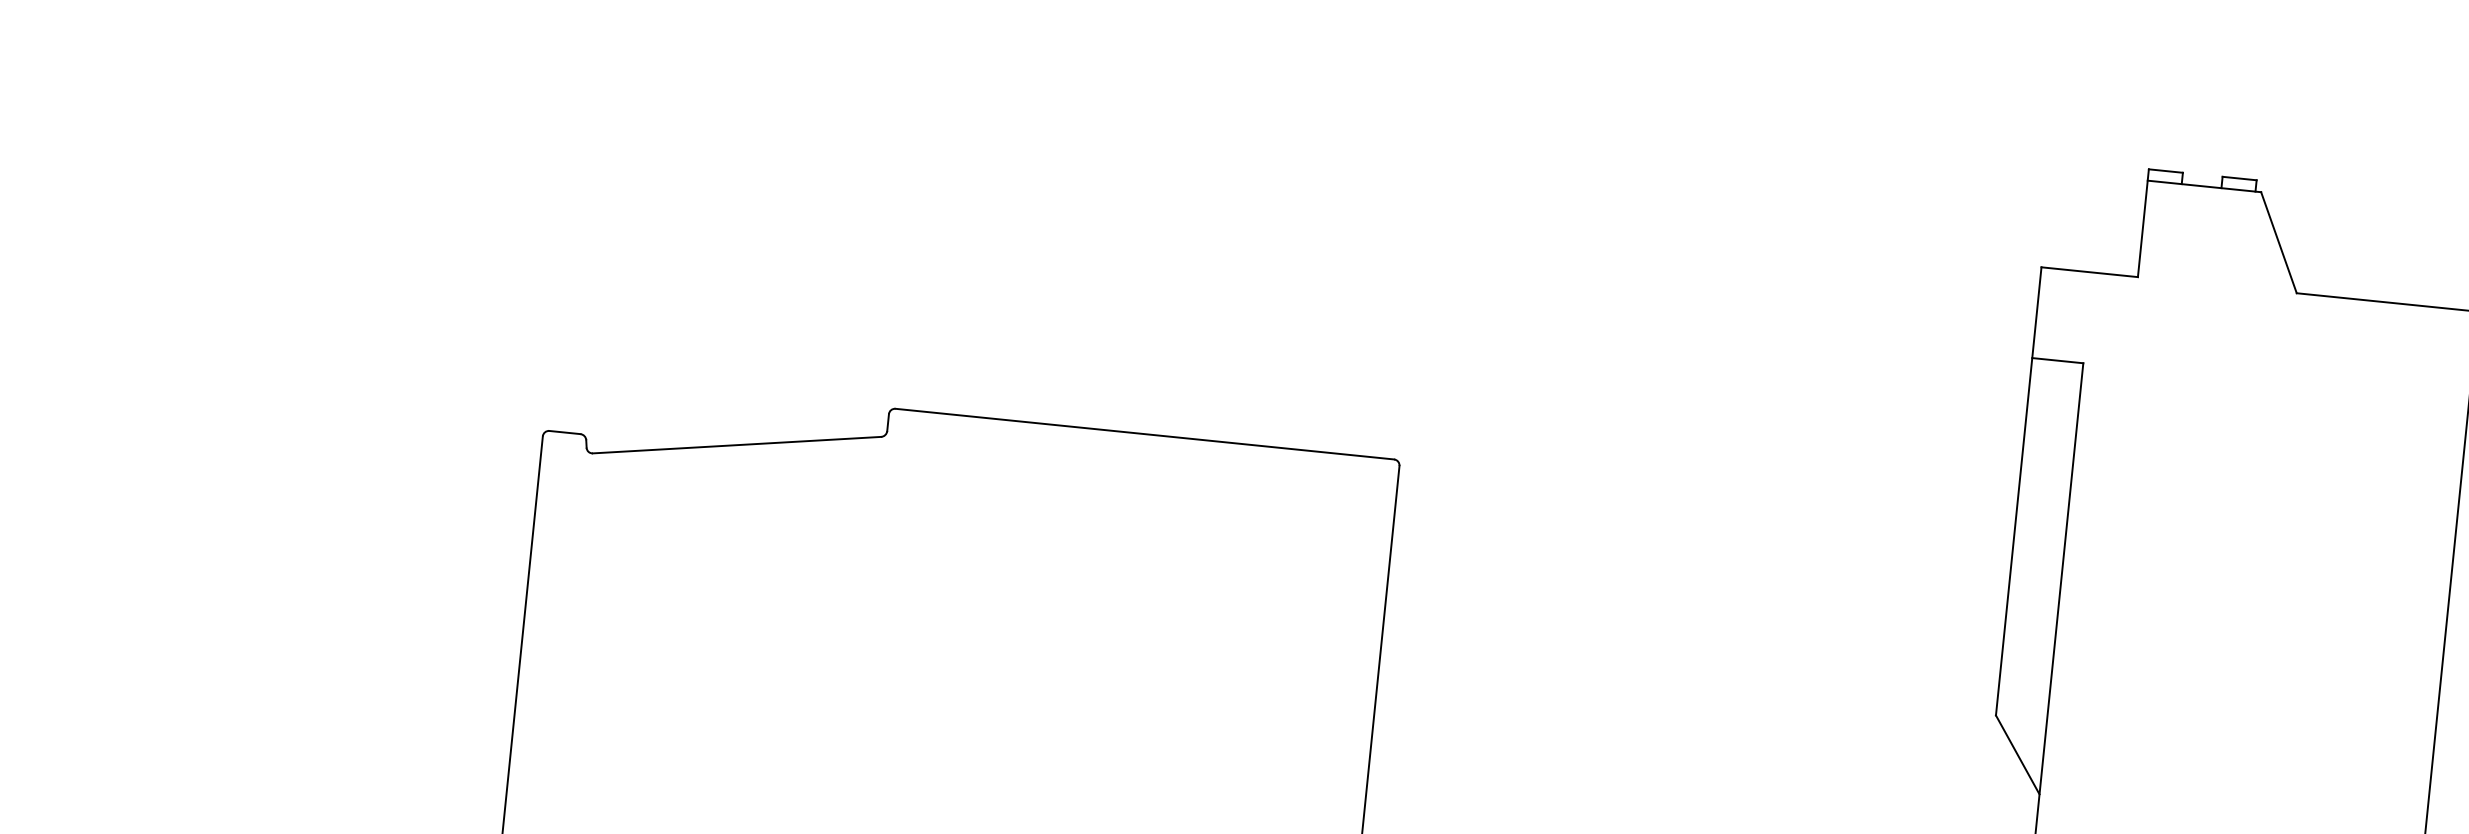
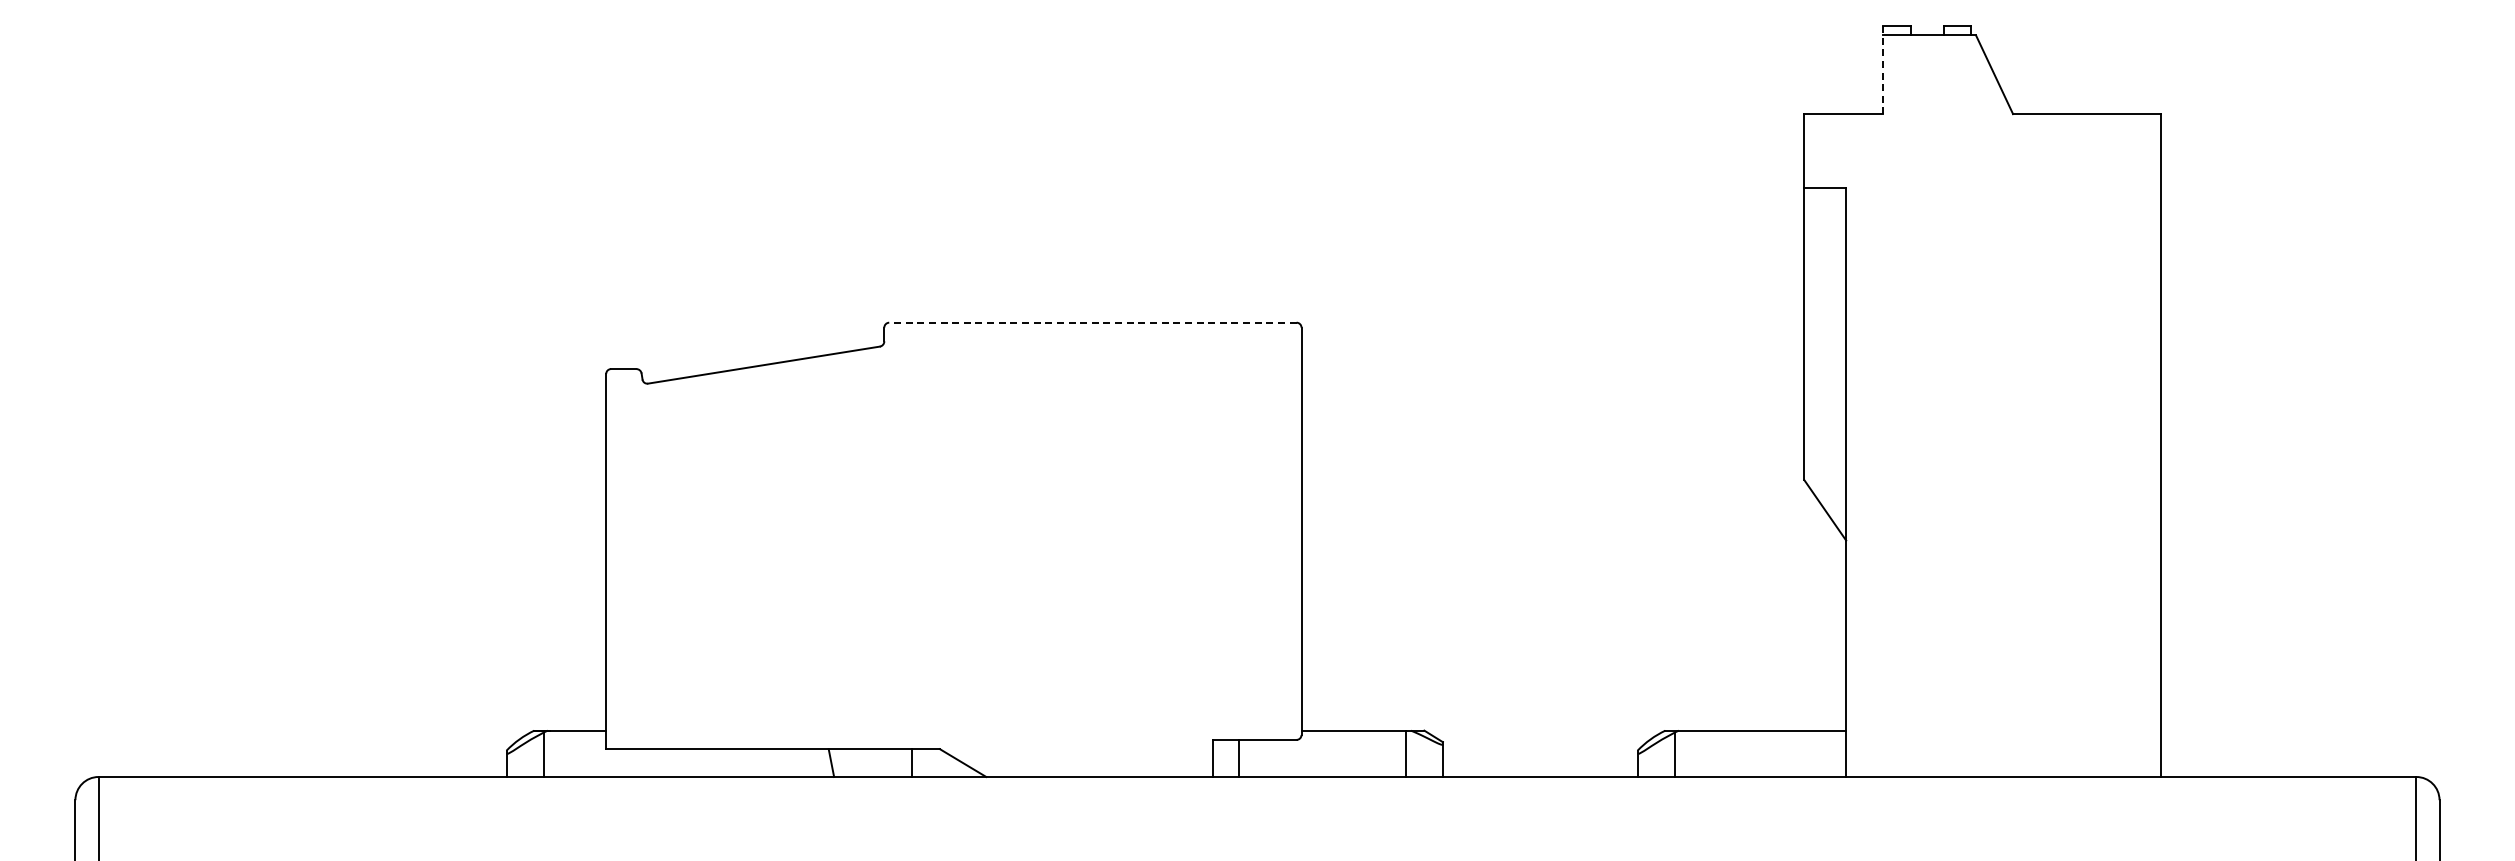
line: (2143, 223) -> (1883, 70), solid -> dashed
line: (1144, 433) -> (1092, 322), solid -> dashed

